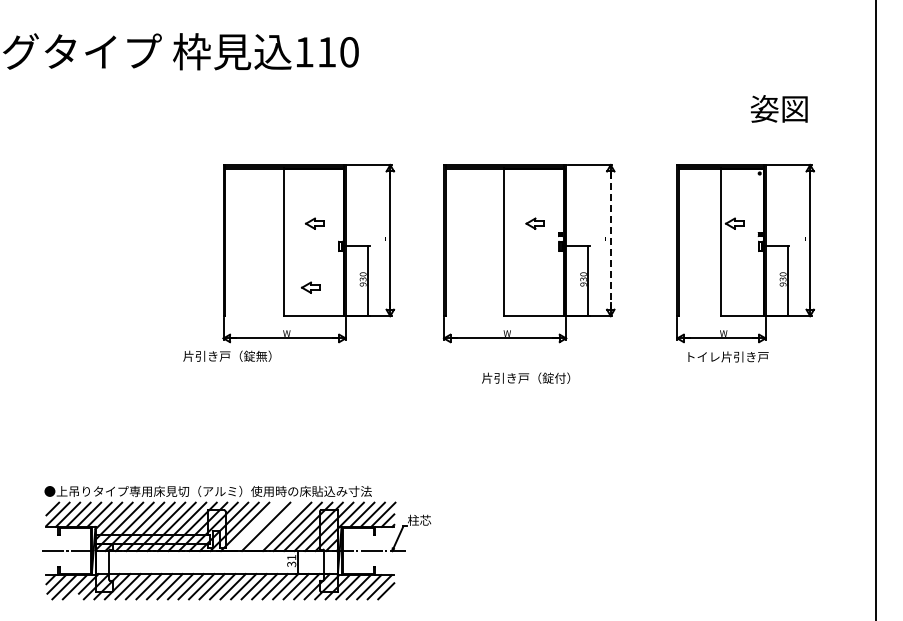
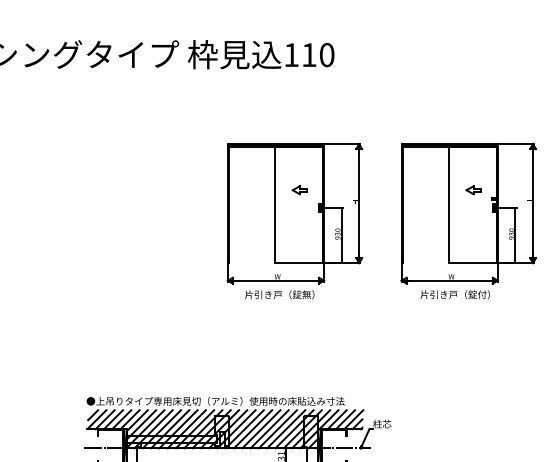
line: (610, 241) -> (532, 204), dashed -> solid
part: (310, 287) -> (296, 240), removed
text: (227, 355) -> (279, 294), moved
text: (526, 377) -> (455, 294), moved
line: (255, 526) -> (252, 428), added
line: (276, 526) -> (269, 428), added

